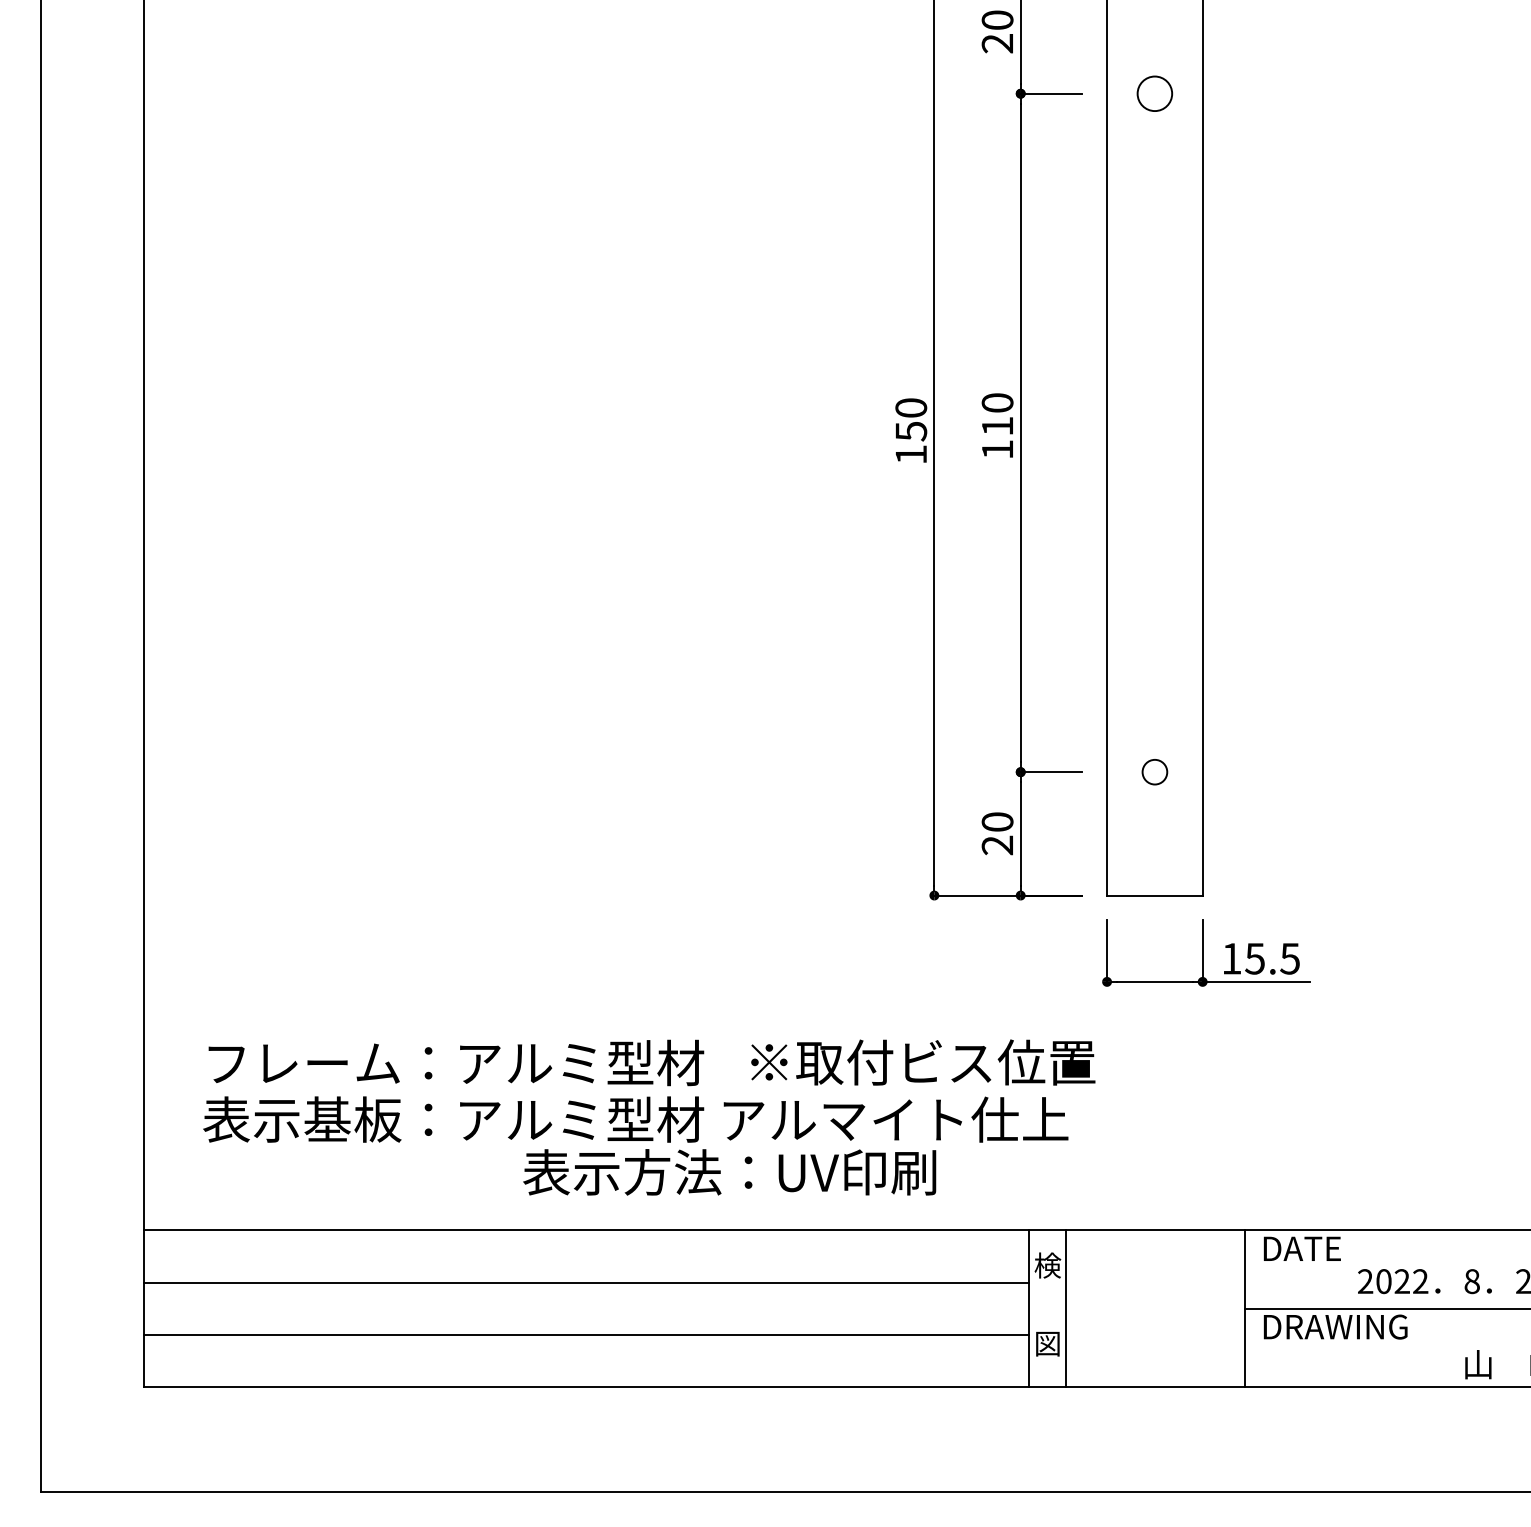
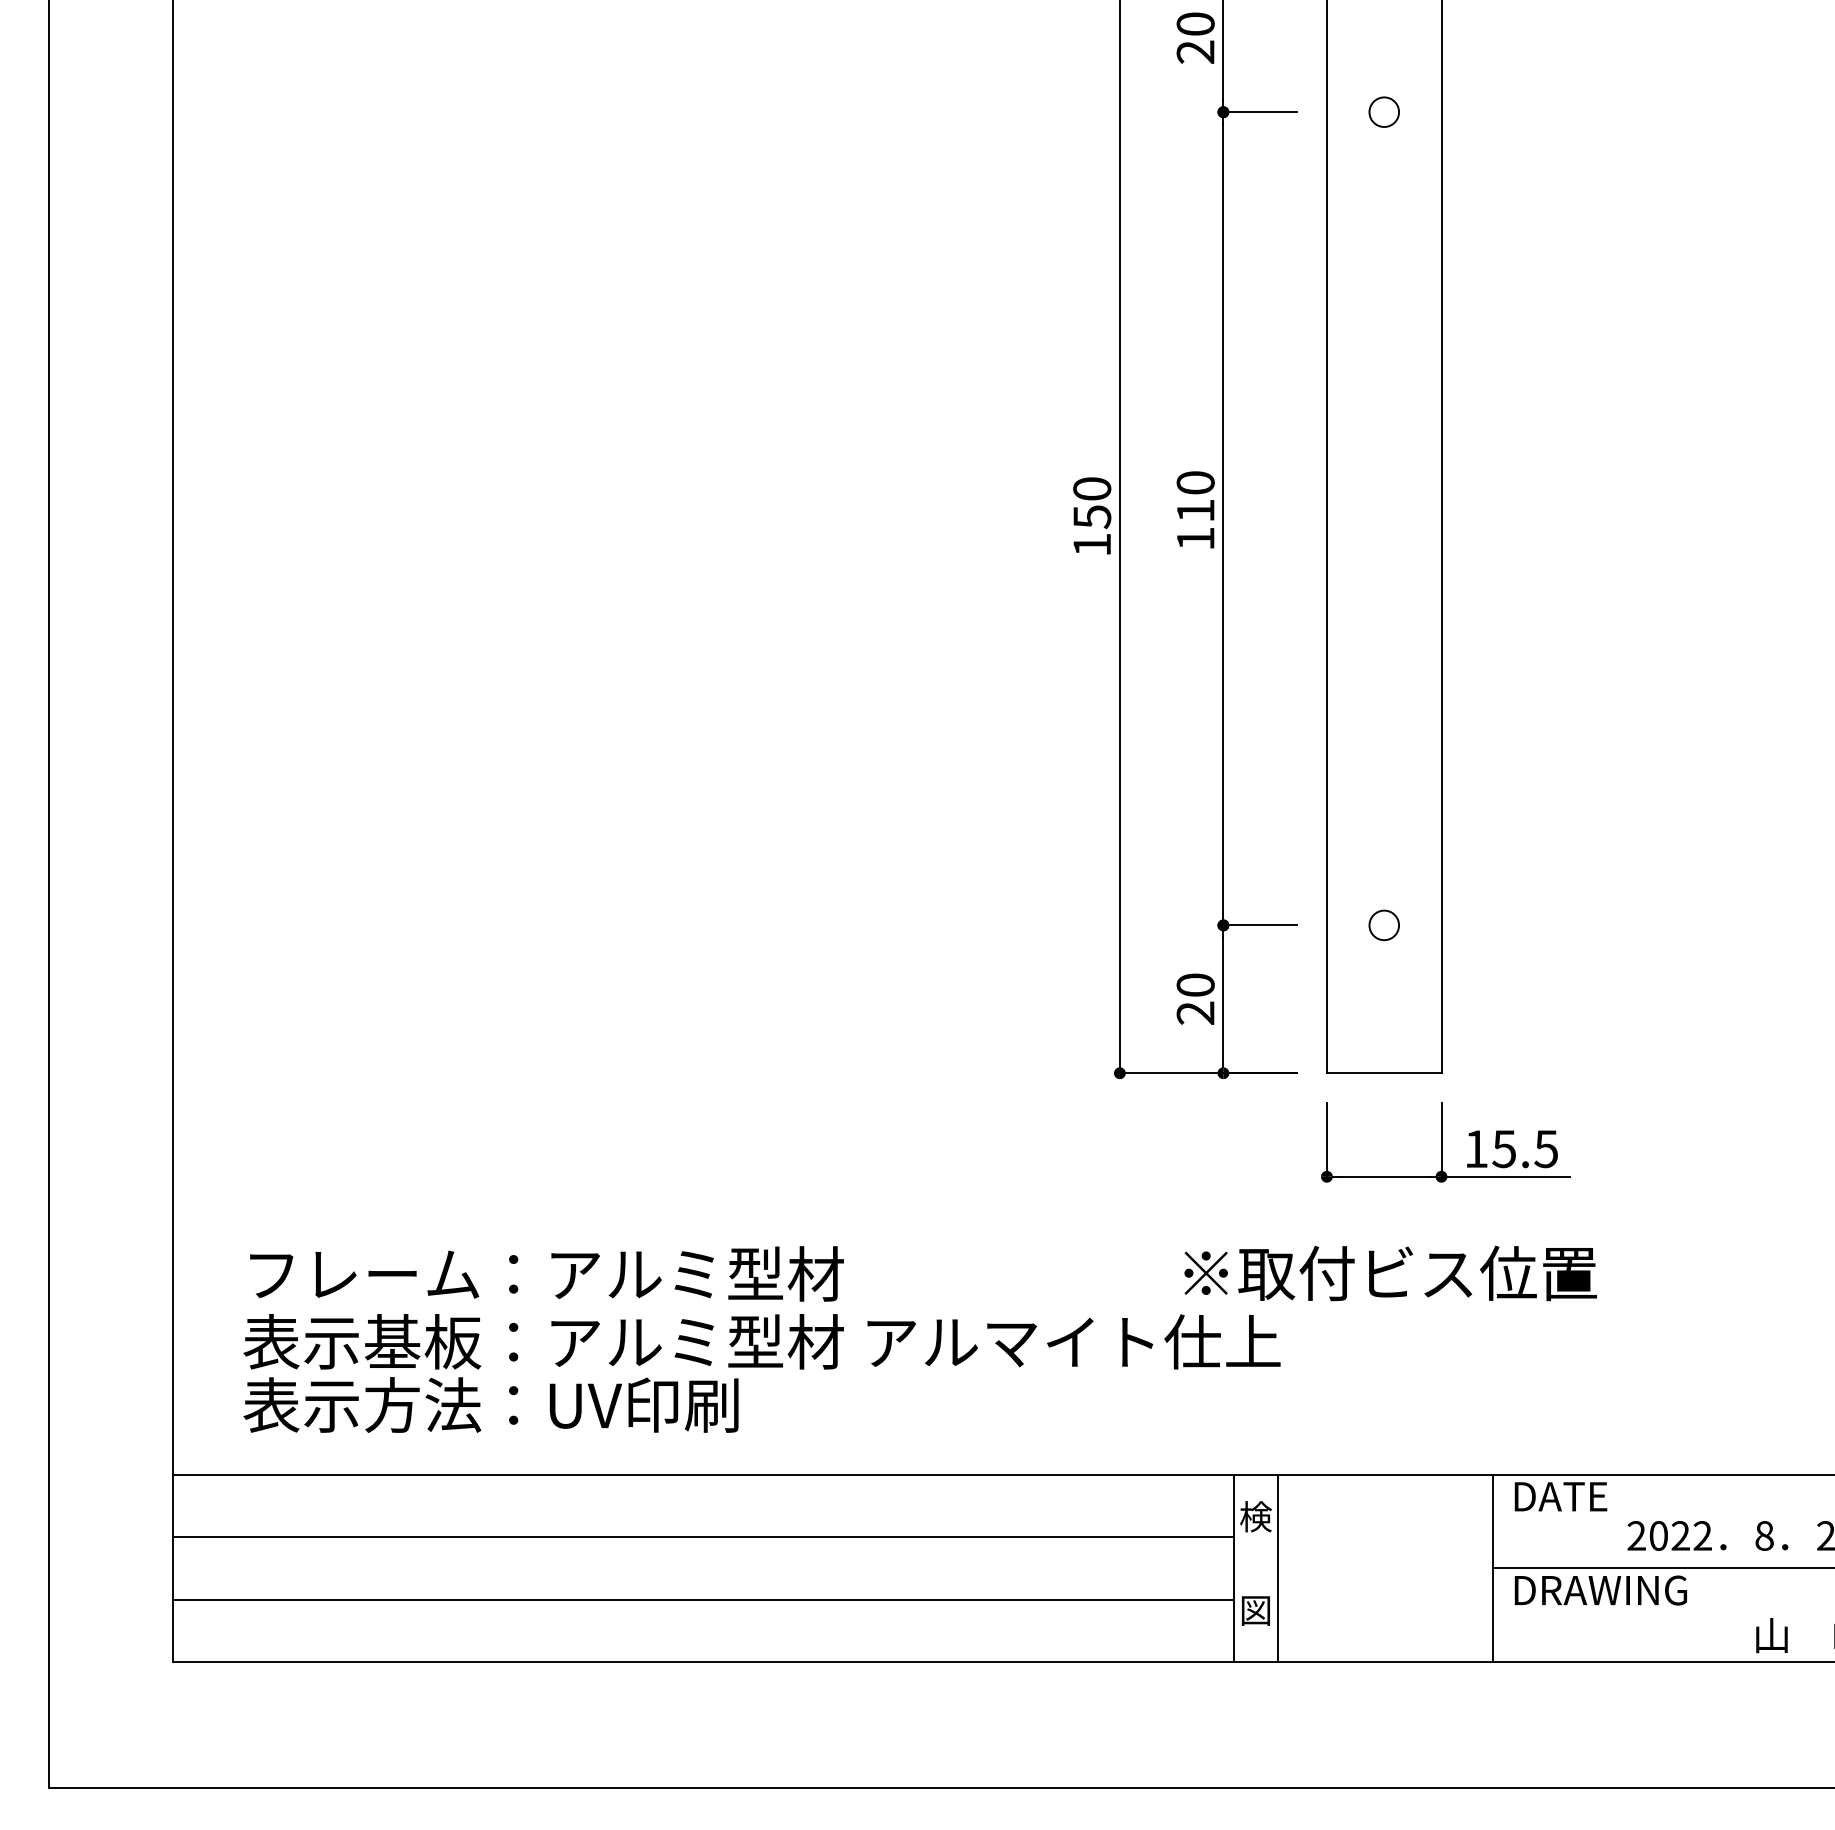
circle: (1154, 93) -> (1383, 111), size x0.71
text: (923, 1062) -> (1390, 1273), moved
text: (729, 1172) -> (490, 1405), moved

